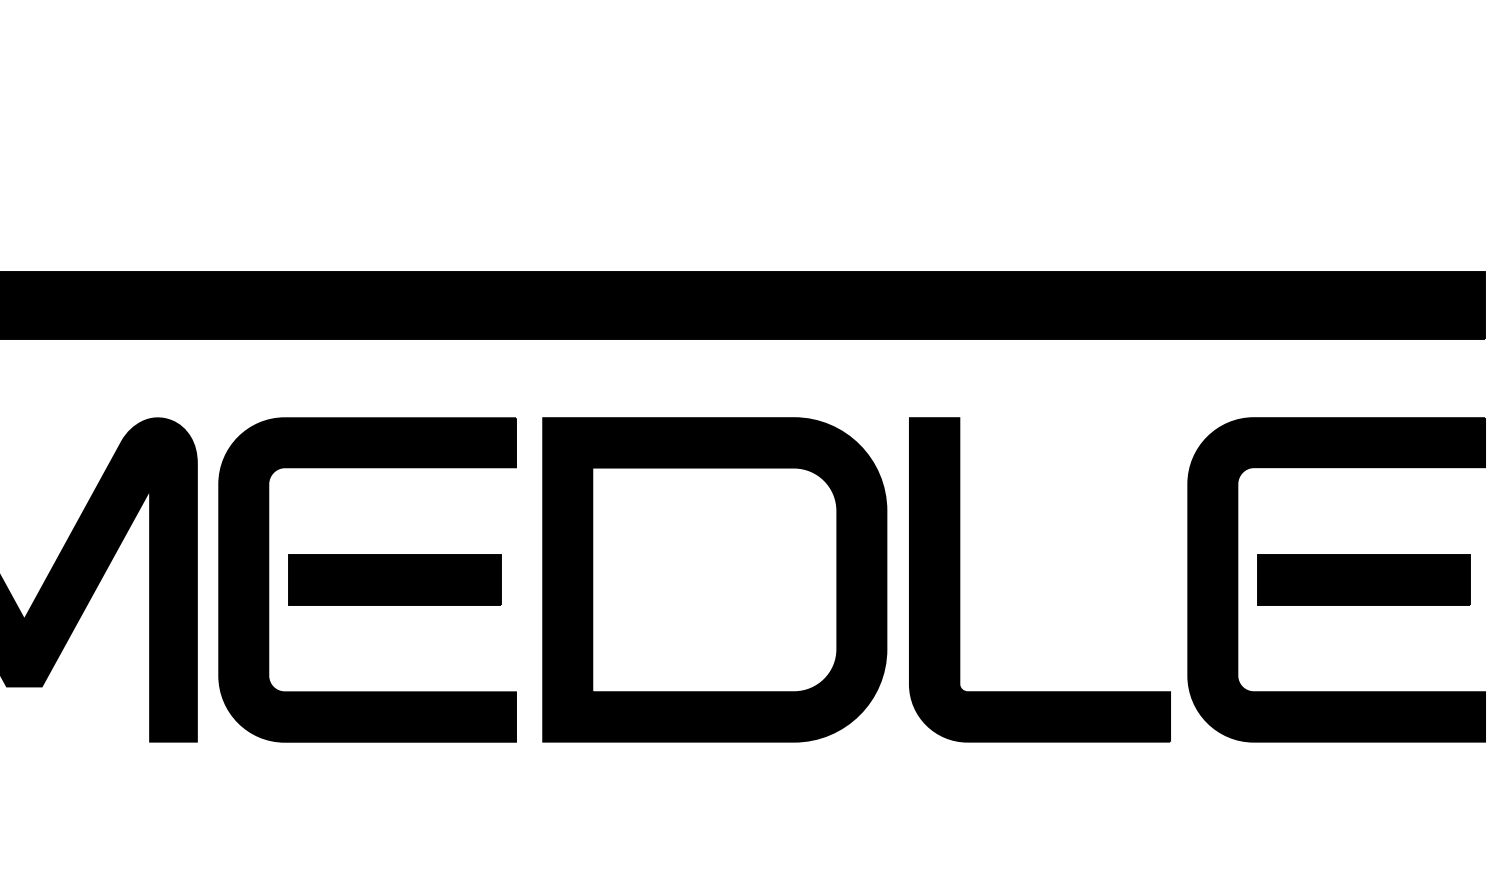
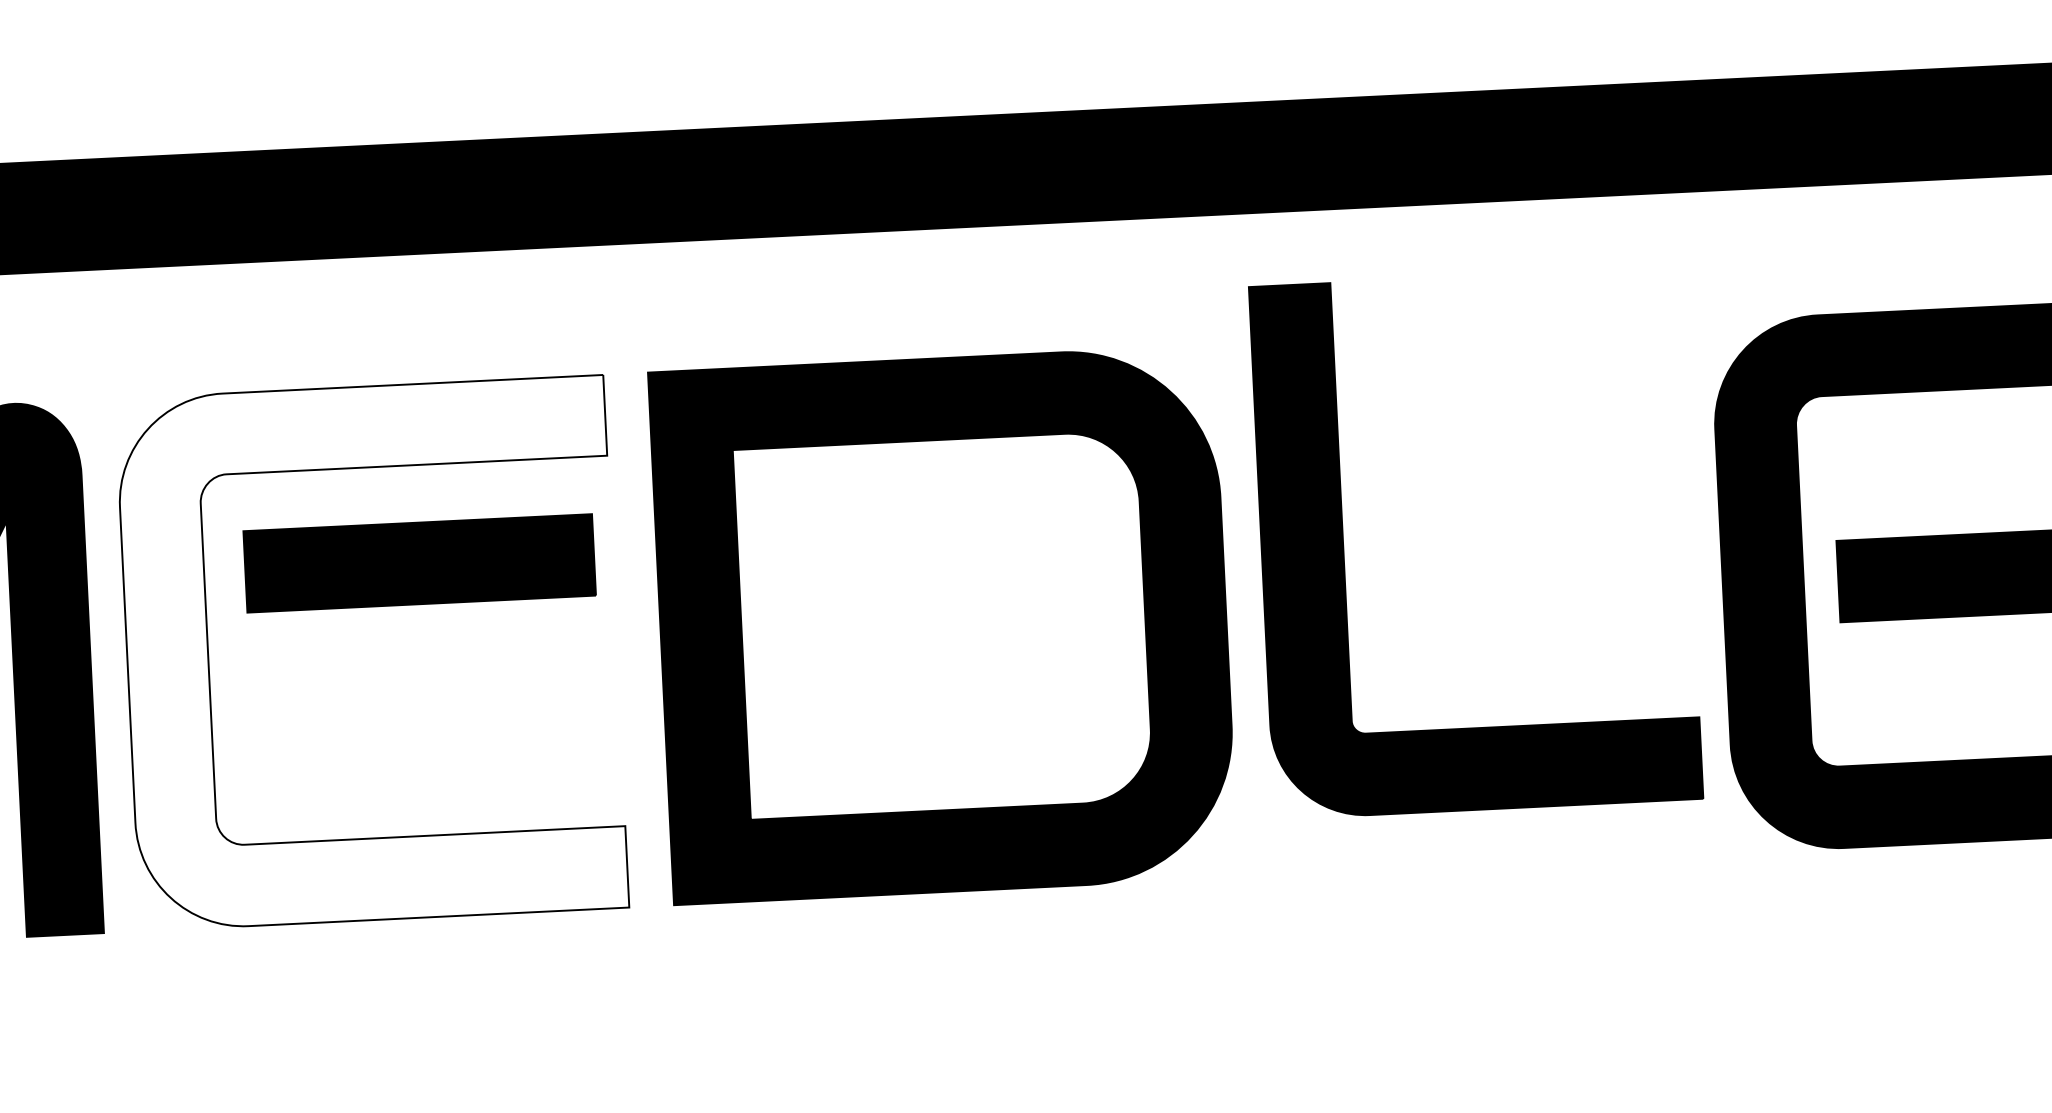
fill: (367, 579) -> (371, 652), removed
part: (394, 579) -> (418, 562), moved
part: (960, 579) -> (1345, 548), moved

